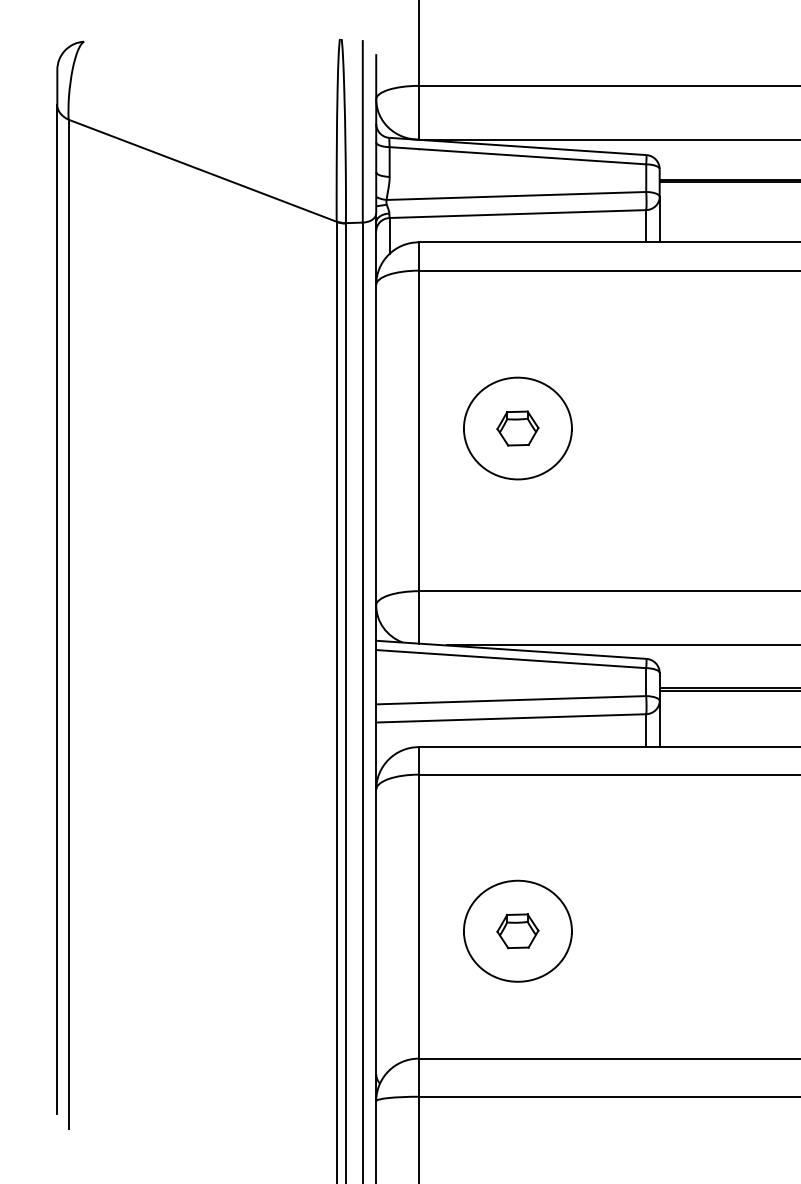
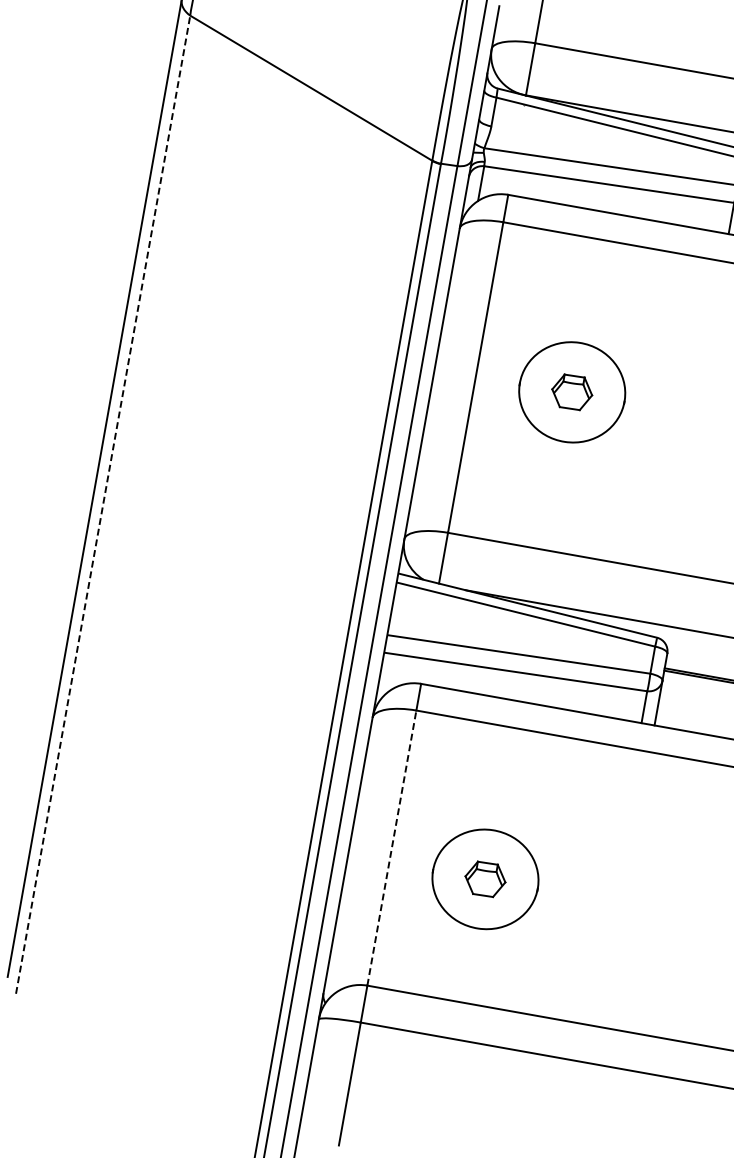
line: (68, 624) -> (103, 504), solid -> dashed
line: (418, 916) -> (391, 847), solid -> dashed

